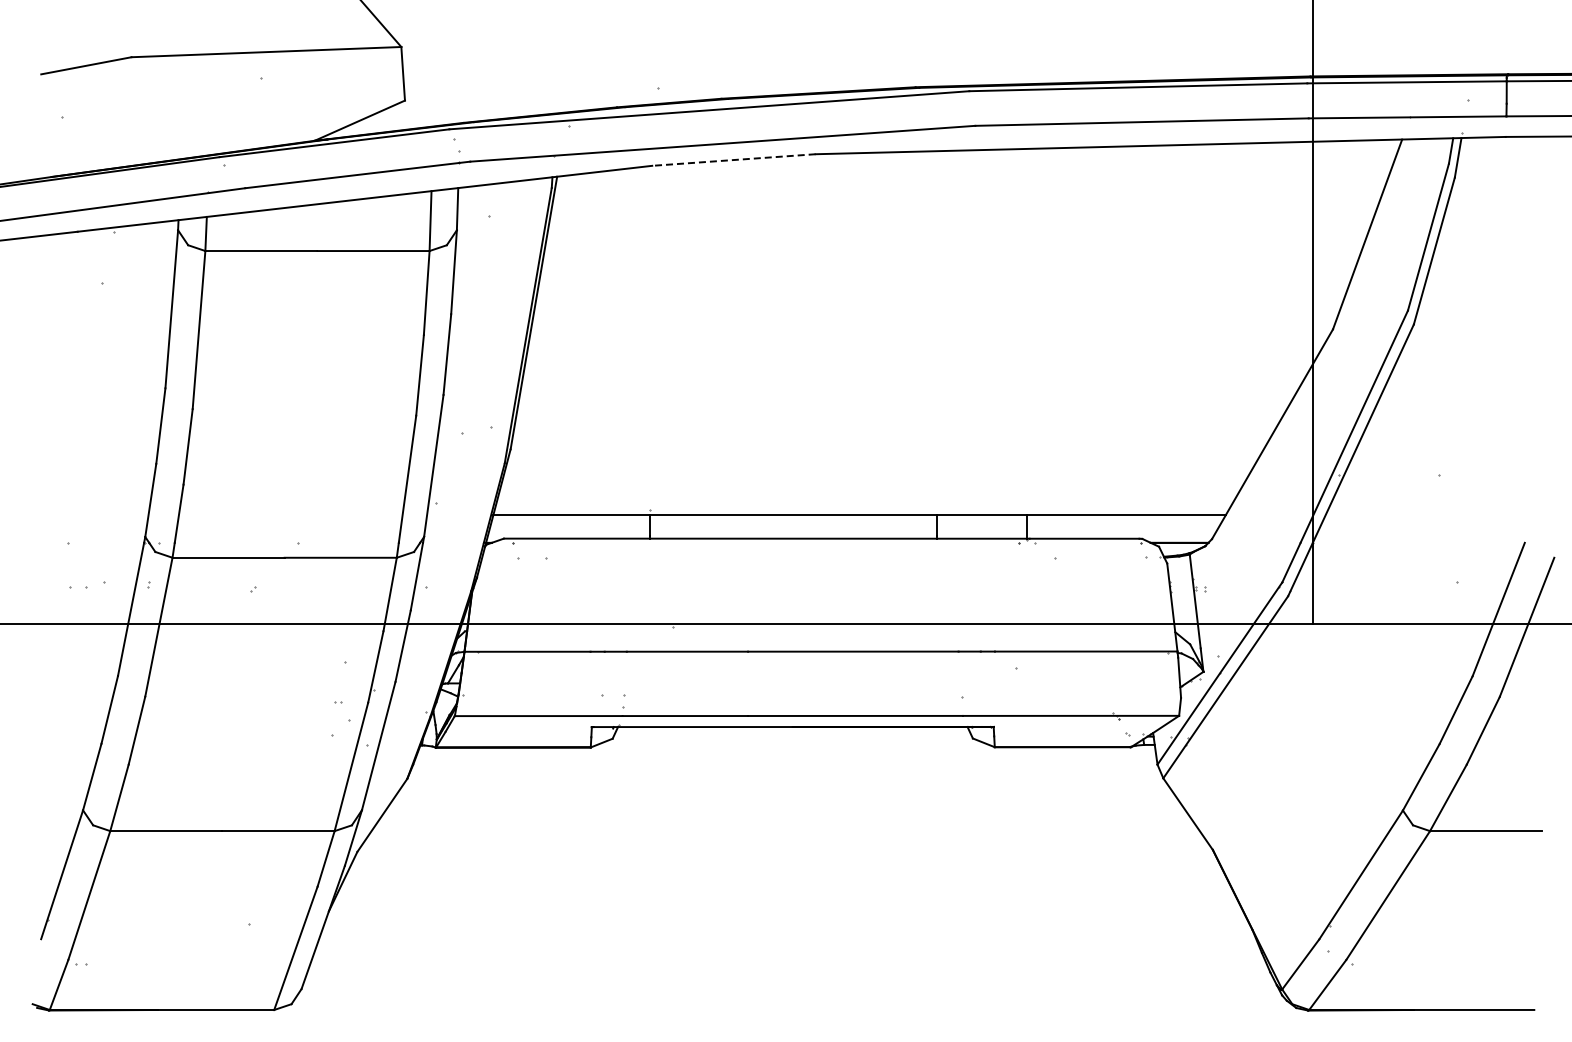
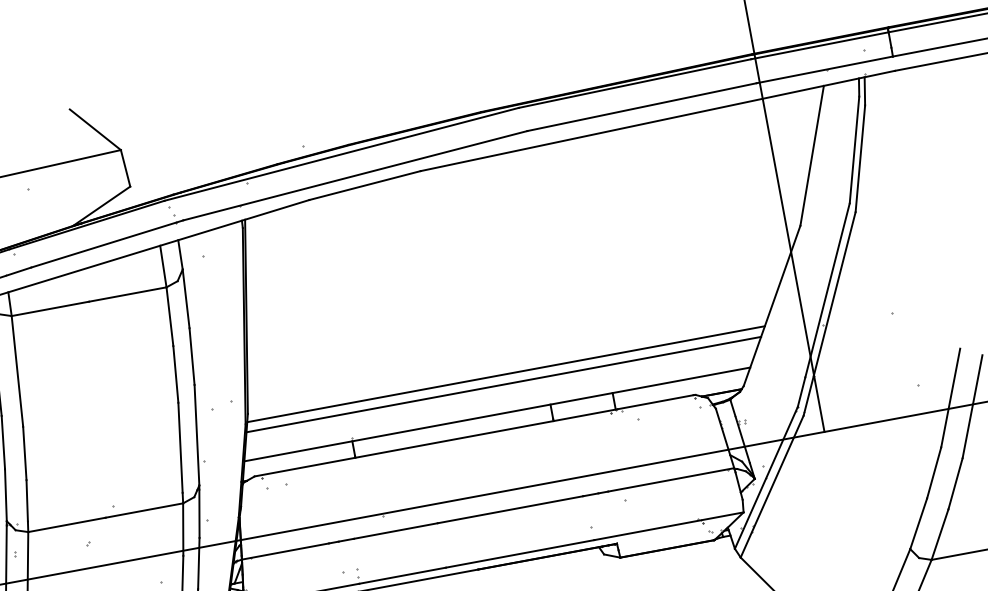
line: (733, 160) -> (364, 185), dashed -> solid
line: (882, 460) -> (506, 374), added
line: (876, 474) -> (503, 384), added

